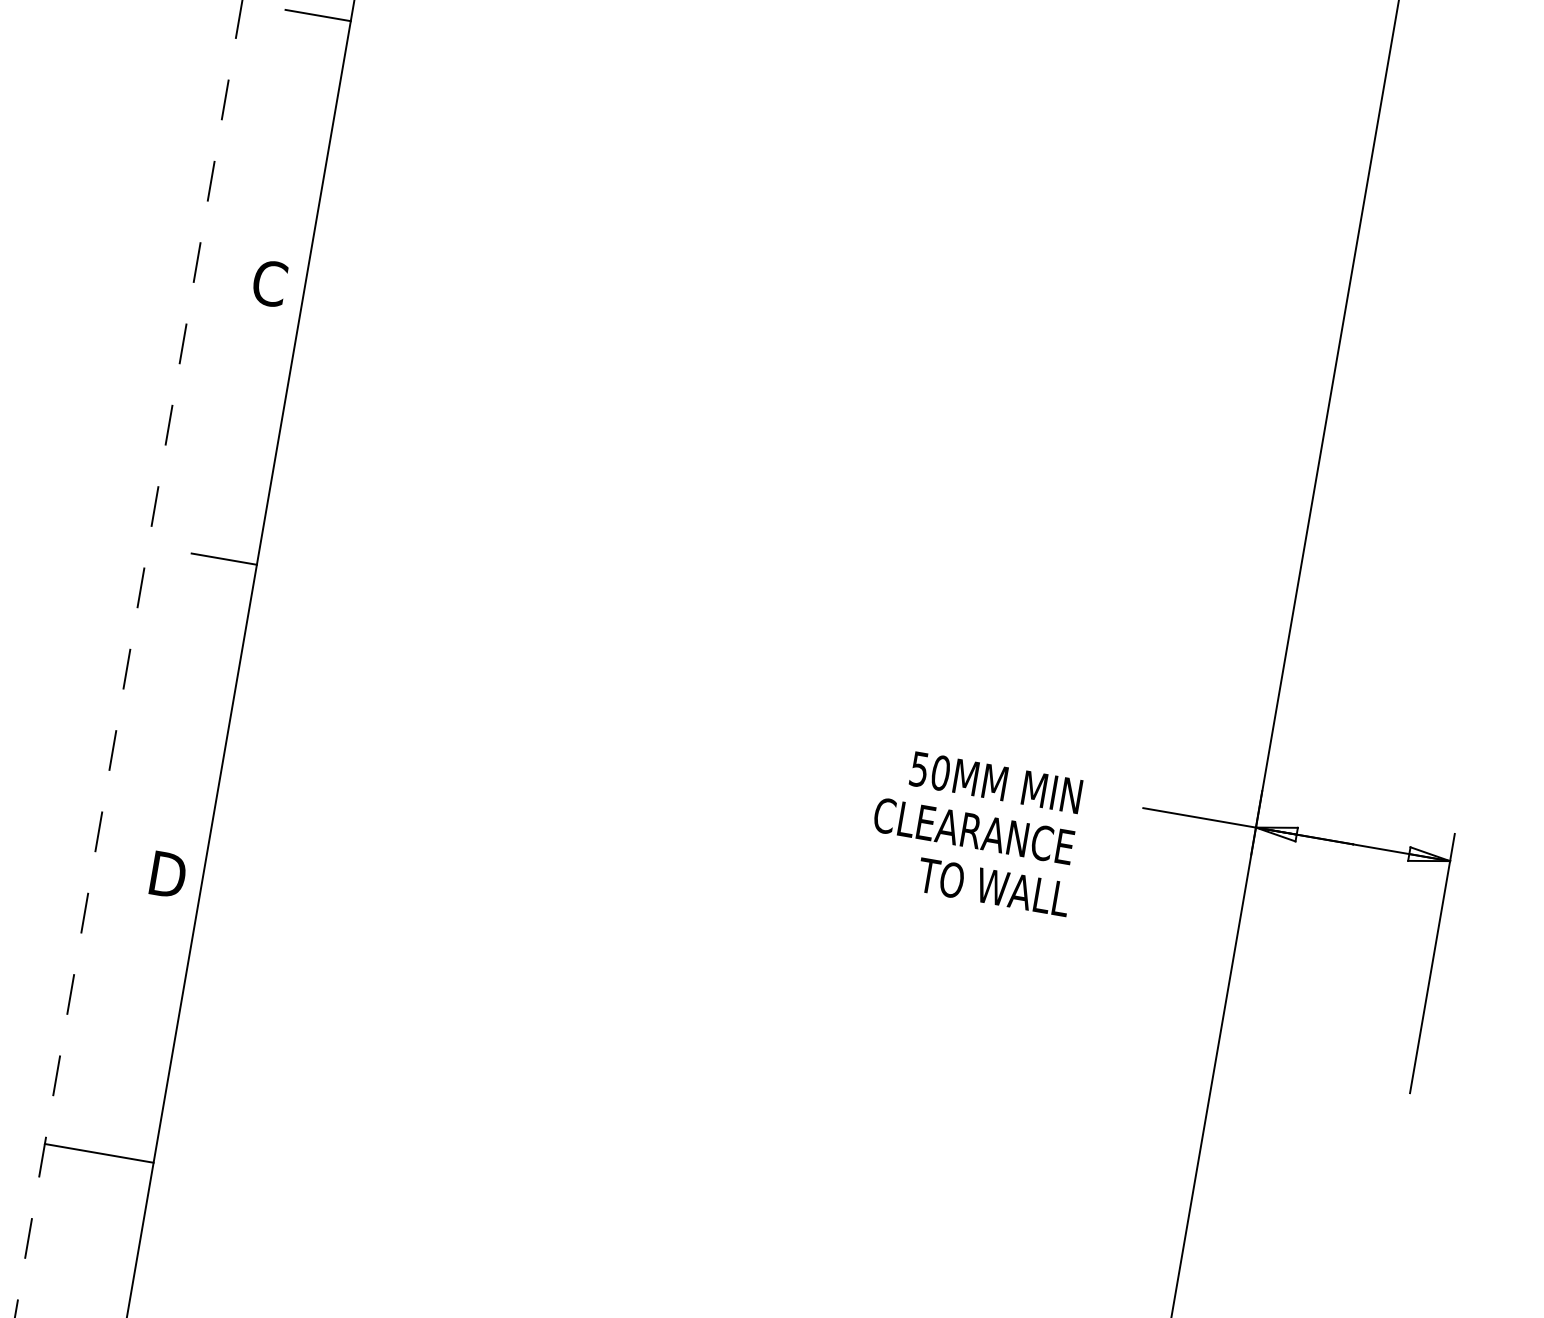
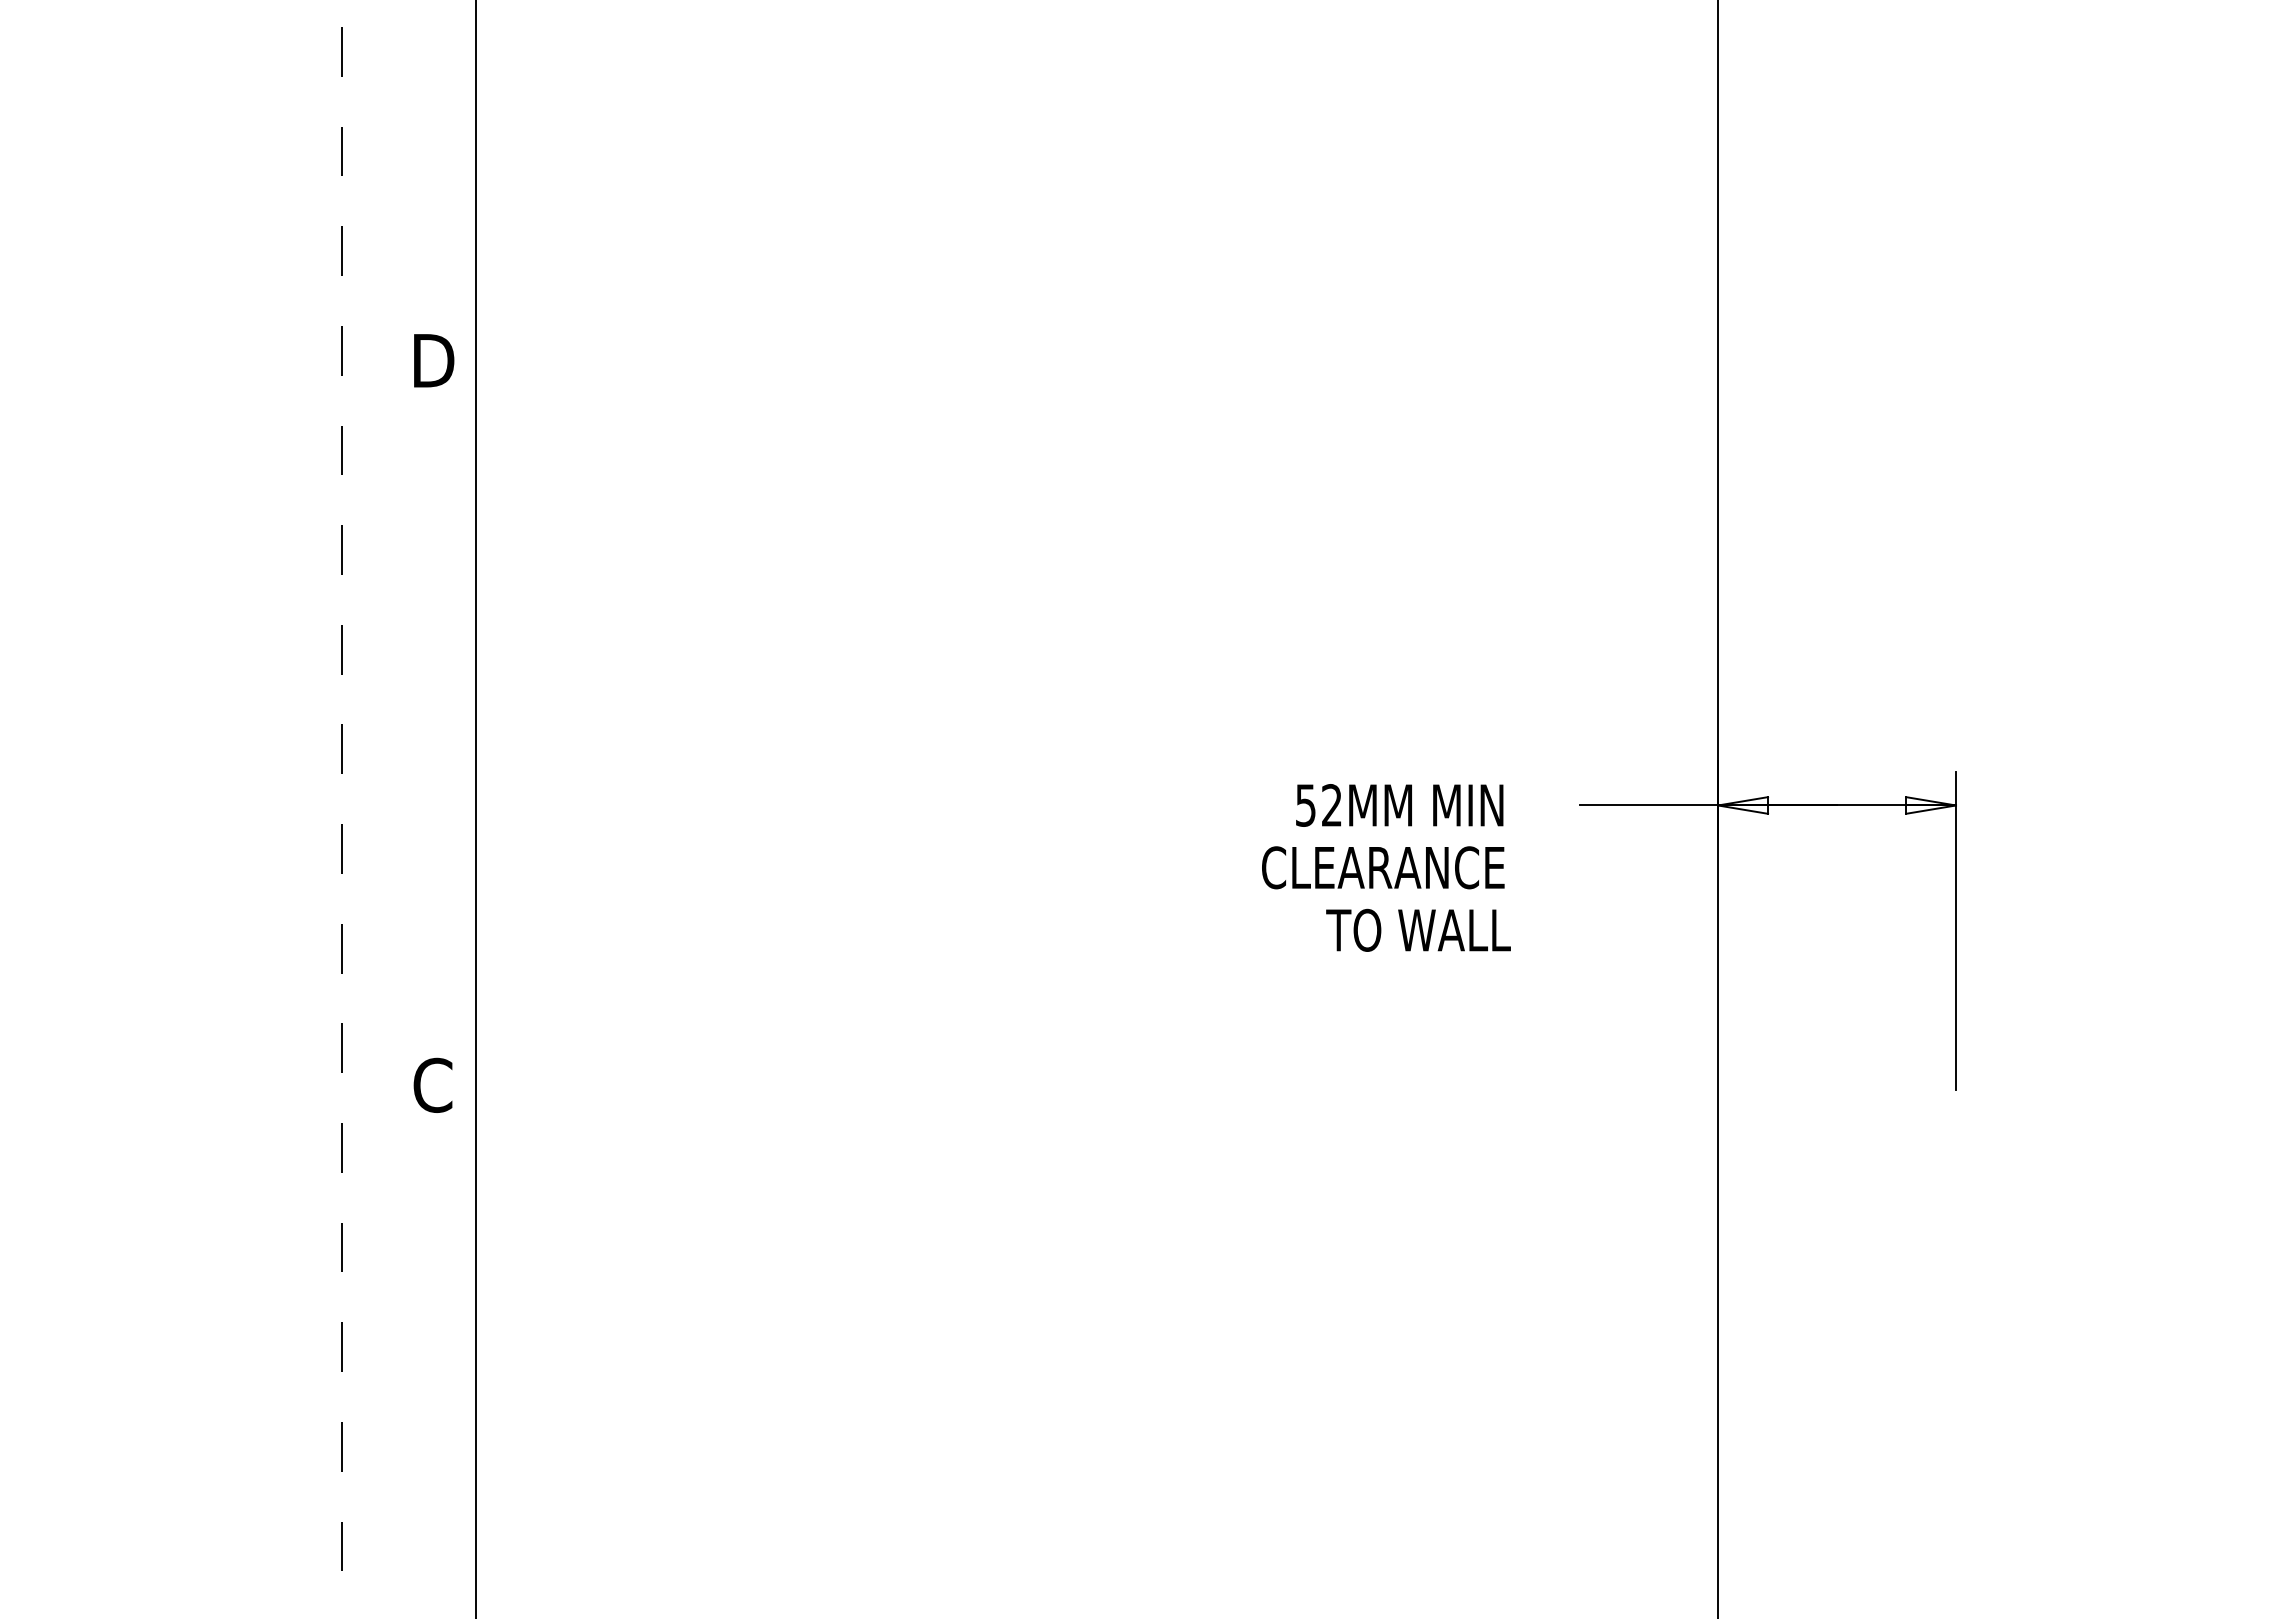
line: (318, 15) -> (435, 32), removed
text: (270, 283) -> (433, 360), C -> D
line: (224, 559) -> (435, 698), removed
text: (940, 773) -> (1331, 805), 50MM -> 52MM
text: (168, 874) -> (433, 1084), D -> C
line: (98, 1153) -> (408, 1430), removed

